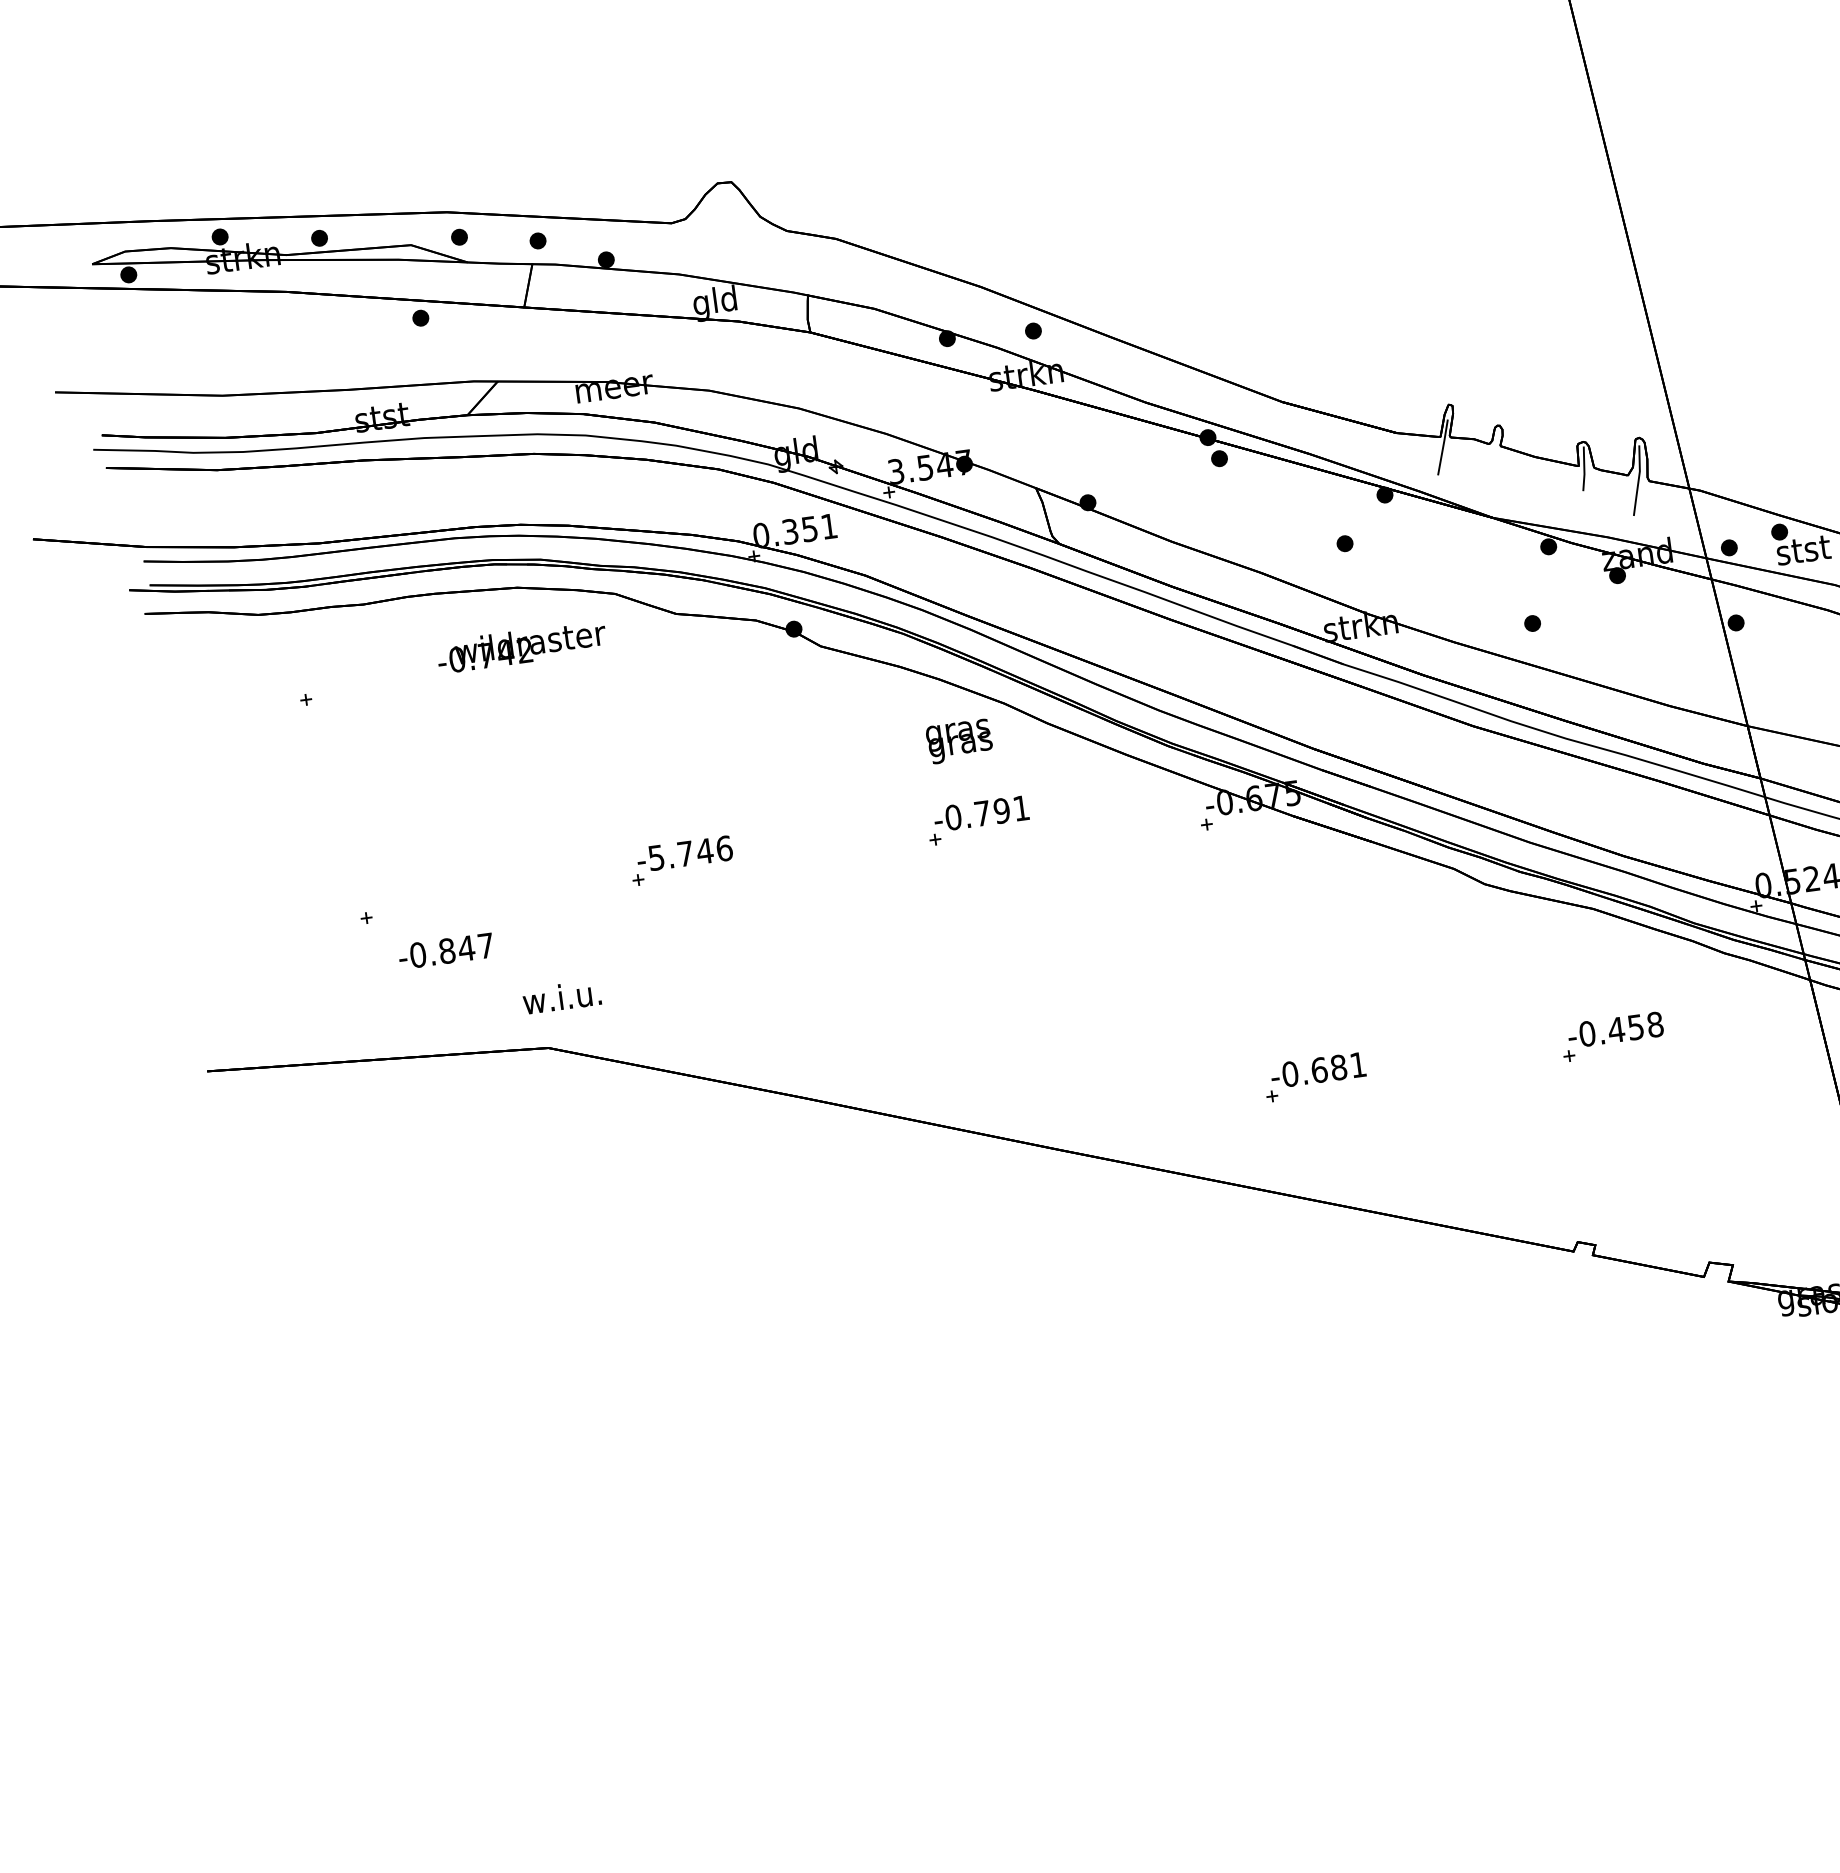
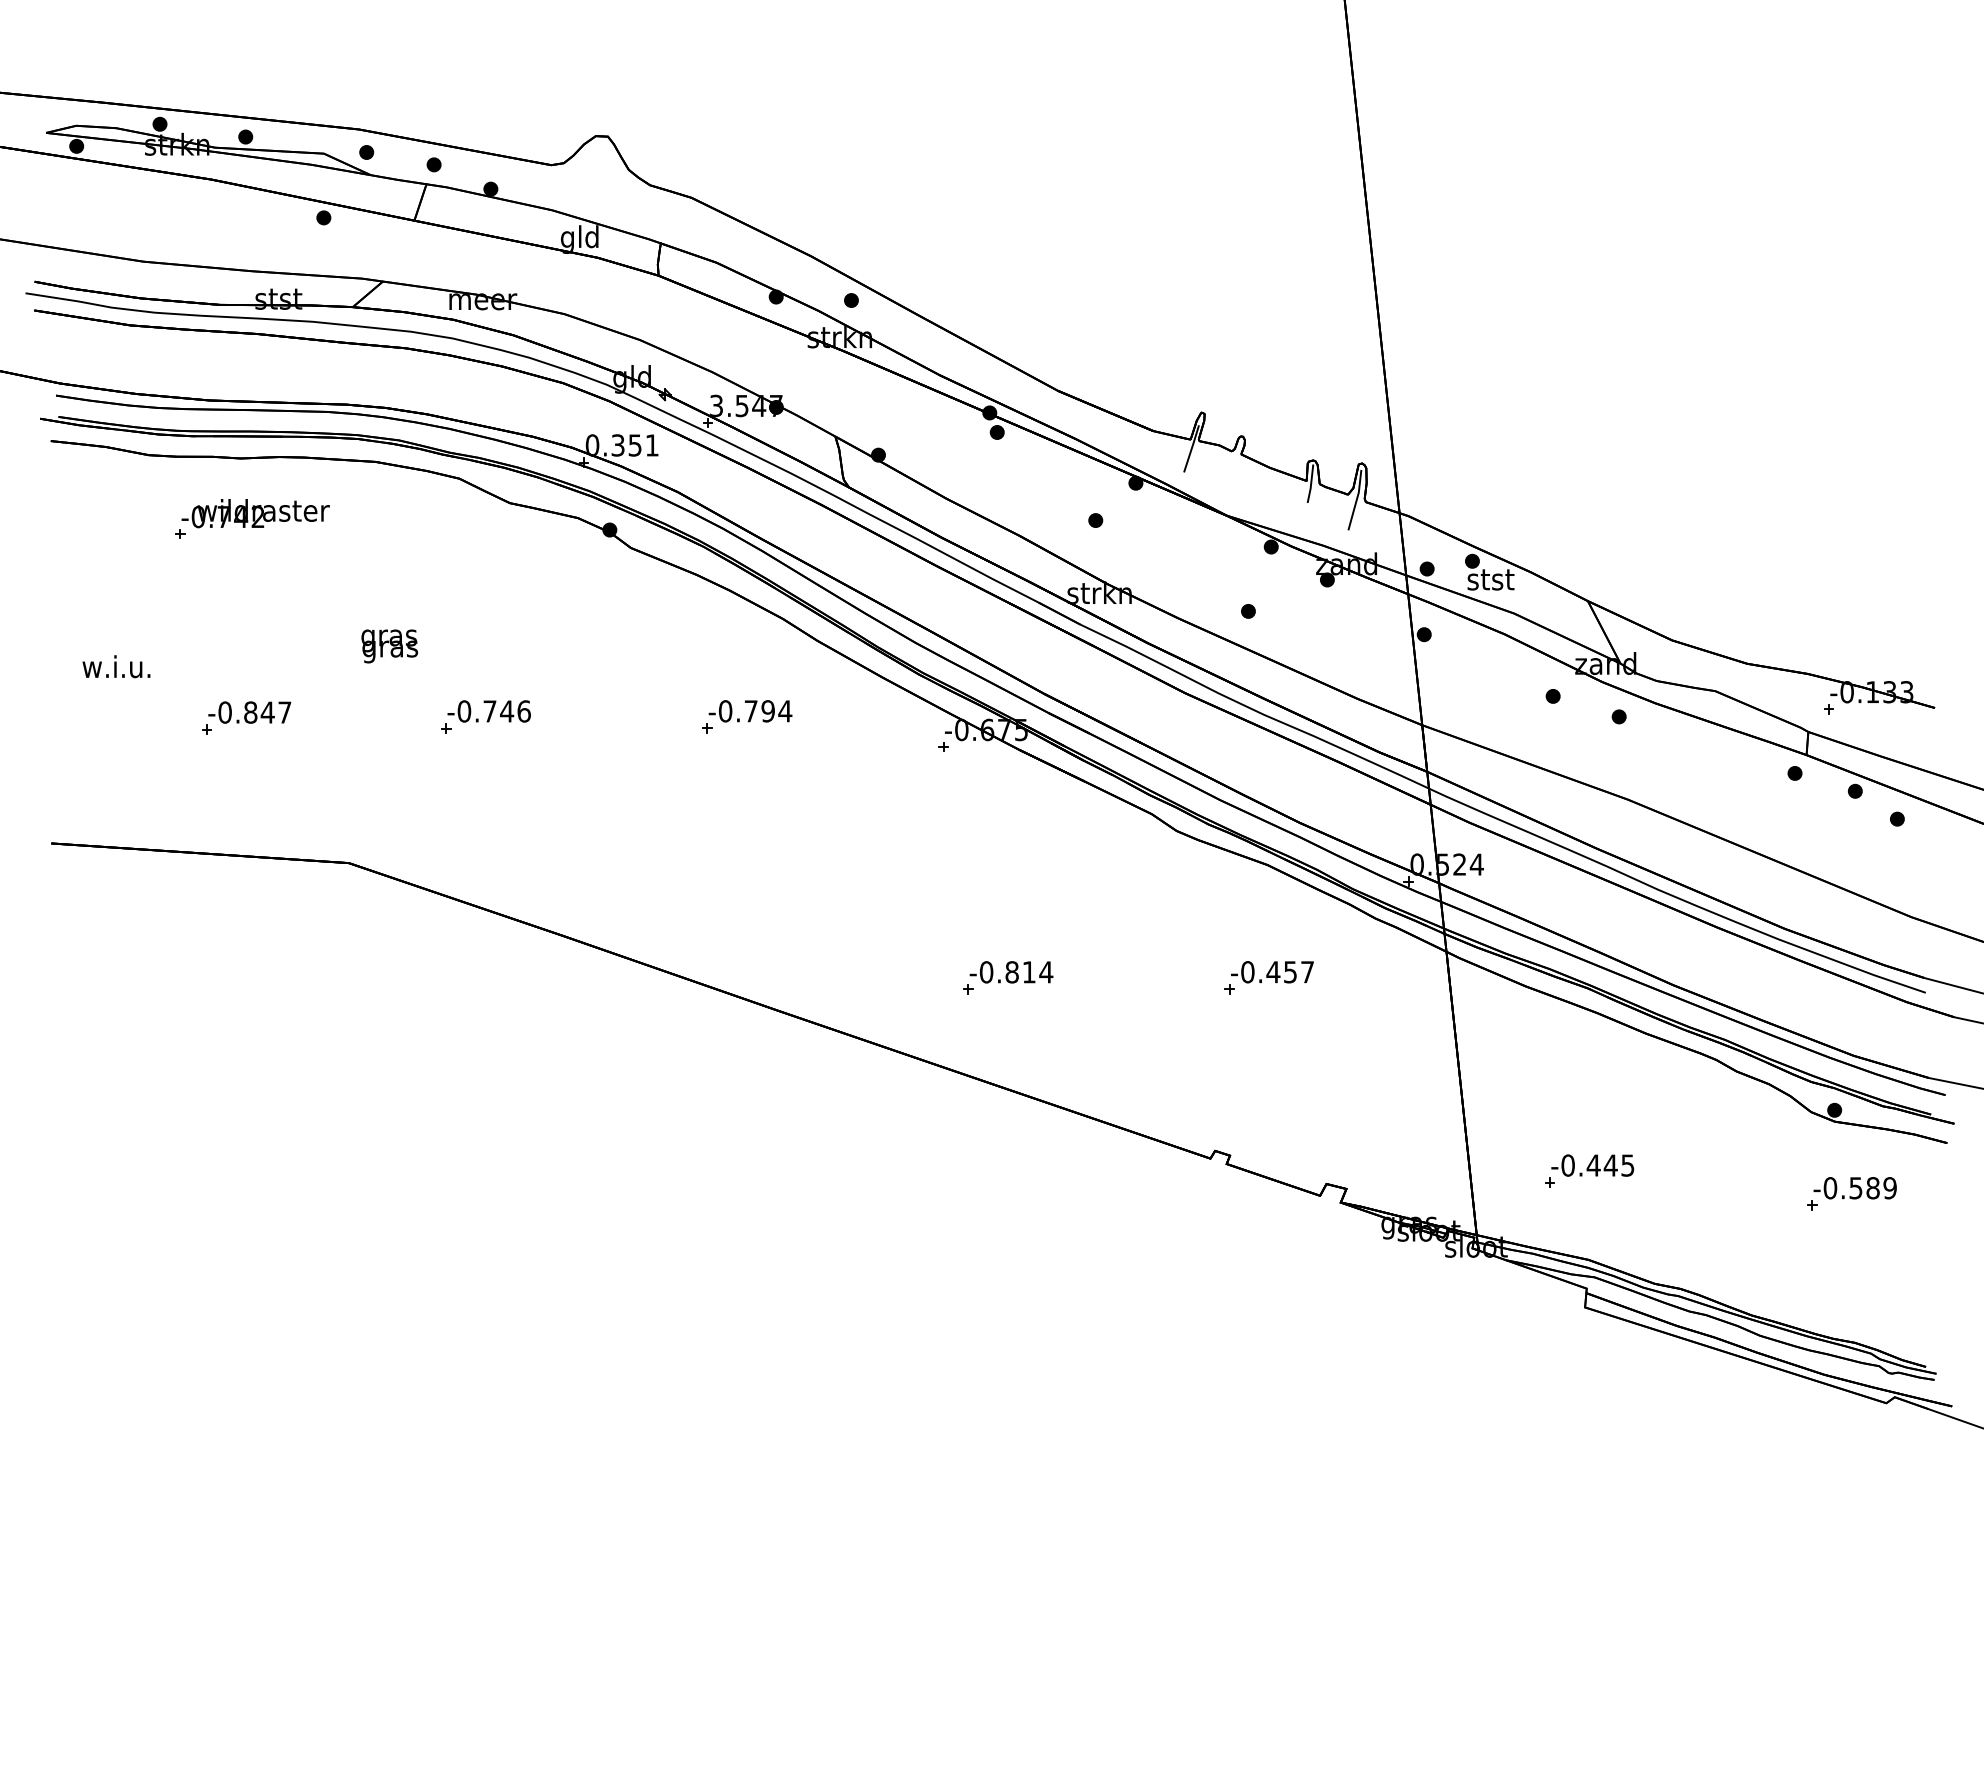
text: (521, 646) -> (255, 513), moved
text: (959, 741) -> (389, 646), moved
text: (1021, 808) -> (785, 711), -0.791 -> -0.794
text: (656, 857) -> (464, 711), -5.746 -> -0.746
text: (445, 951) -> (249, 712), moved
text: (561, 996) -> (116, 666), moved
text: (1655, 1025) -> (1307, 972), -0.458 -> -0.457
text: (1339, 1067) -> (1029, 972), -0.681 -> -0.814

